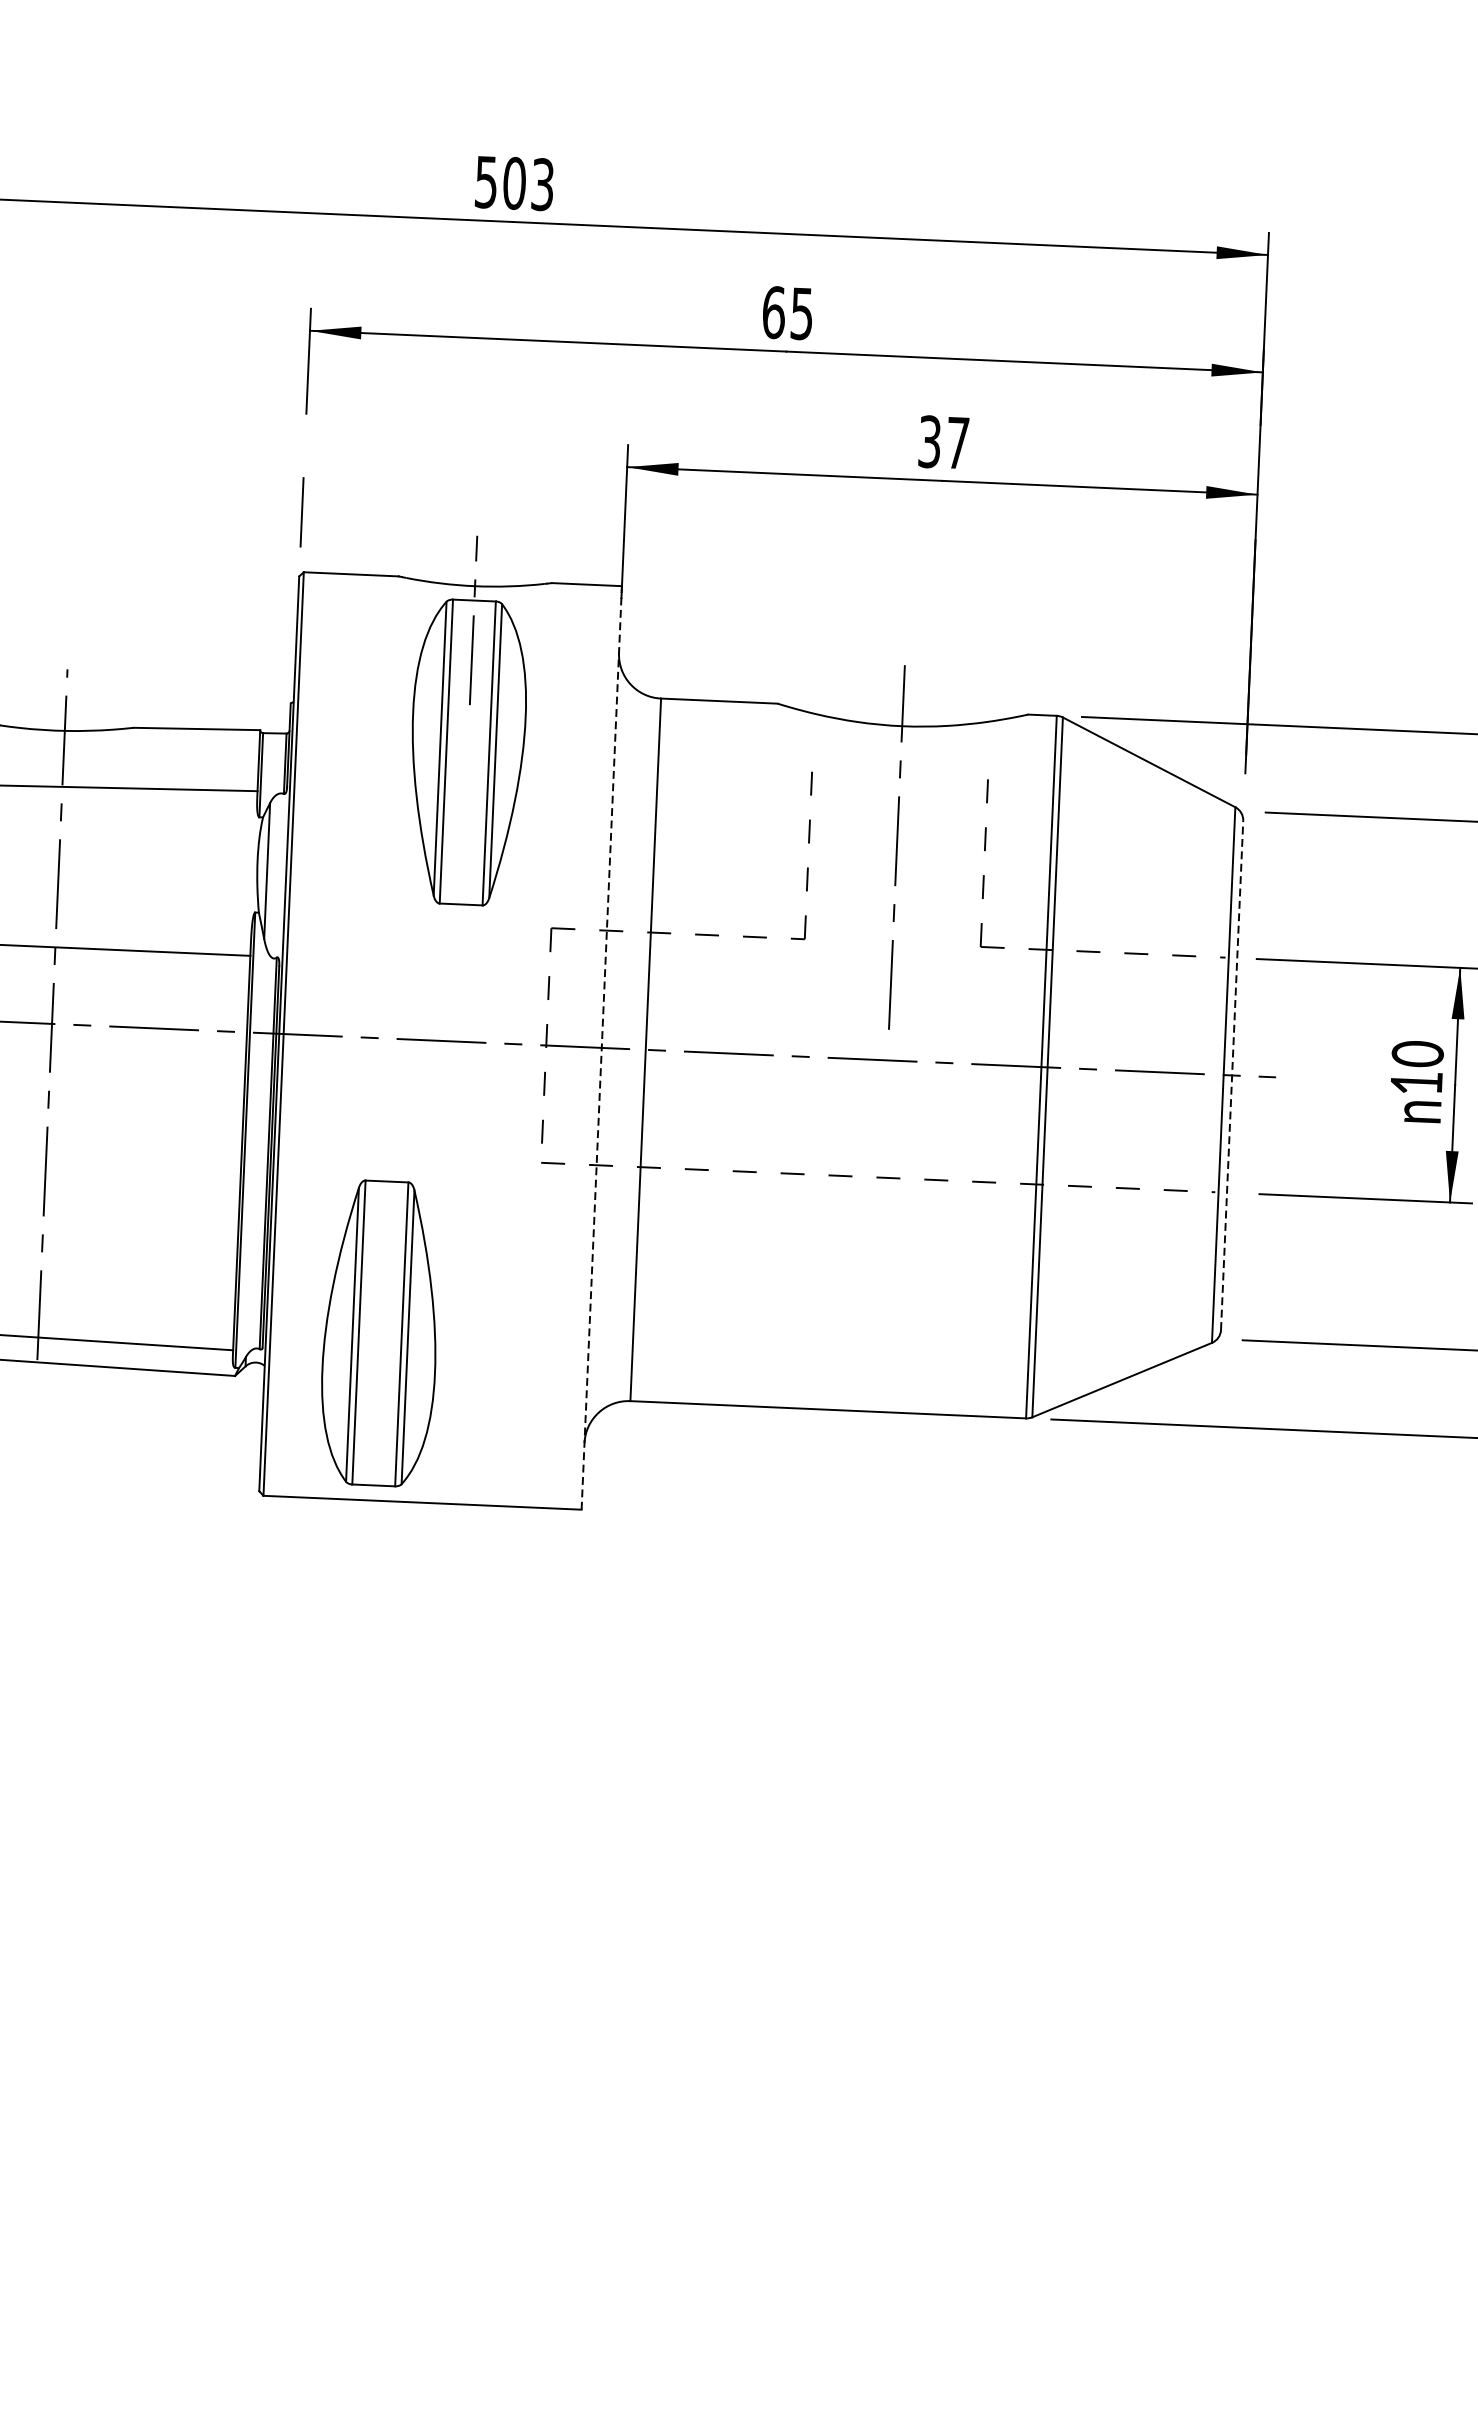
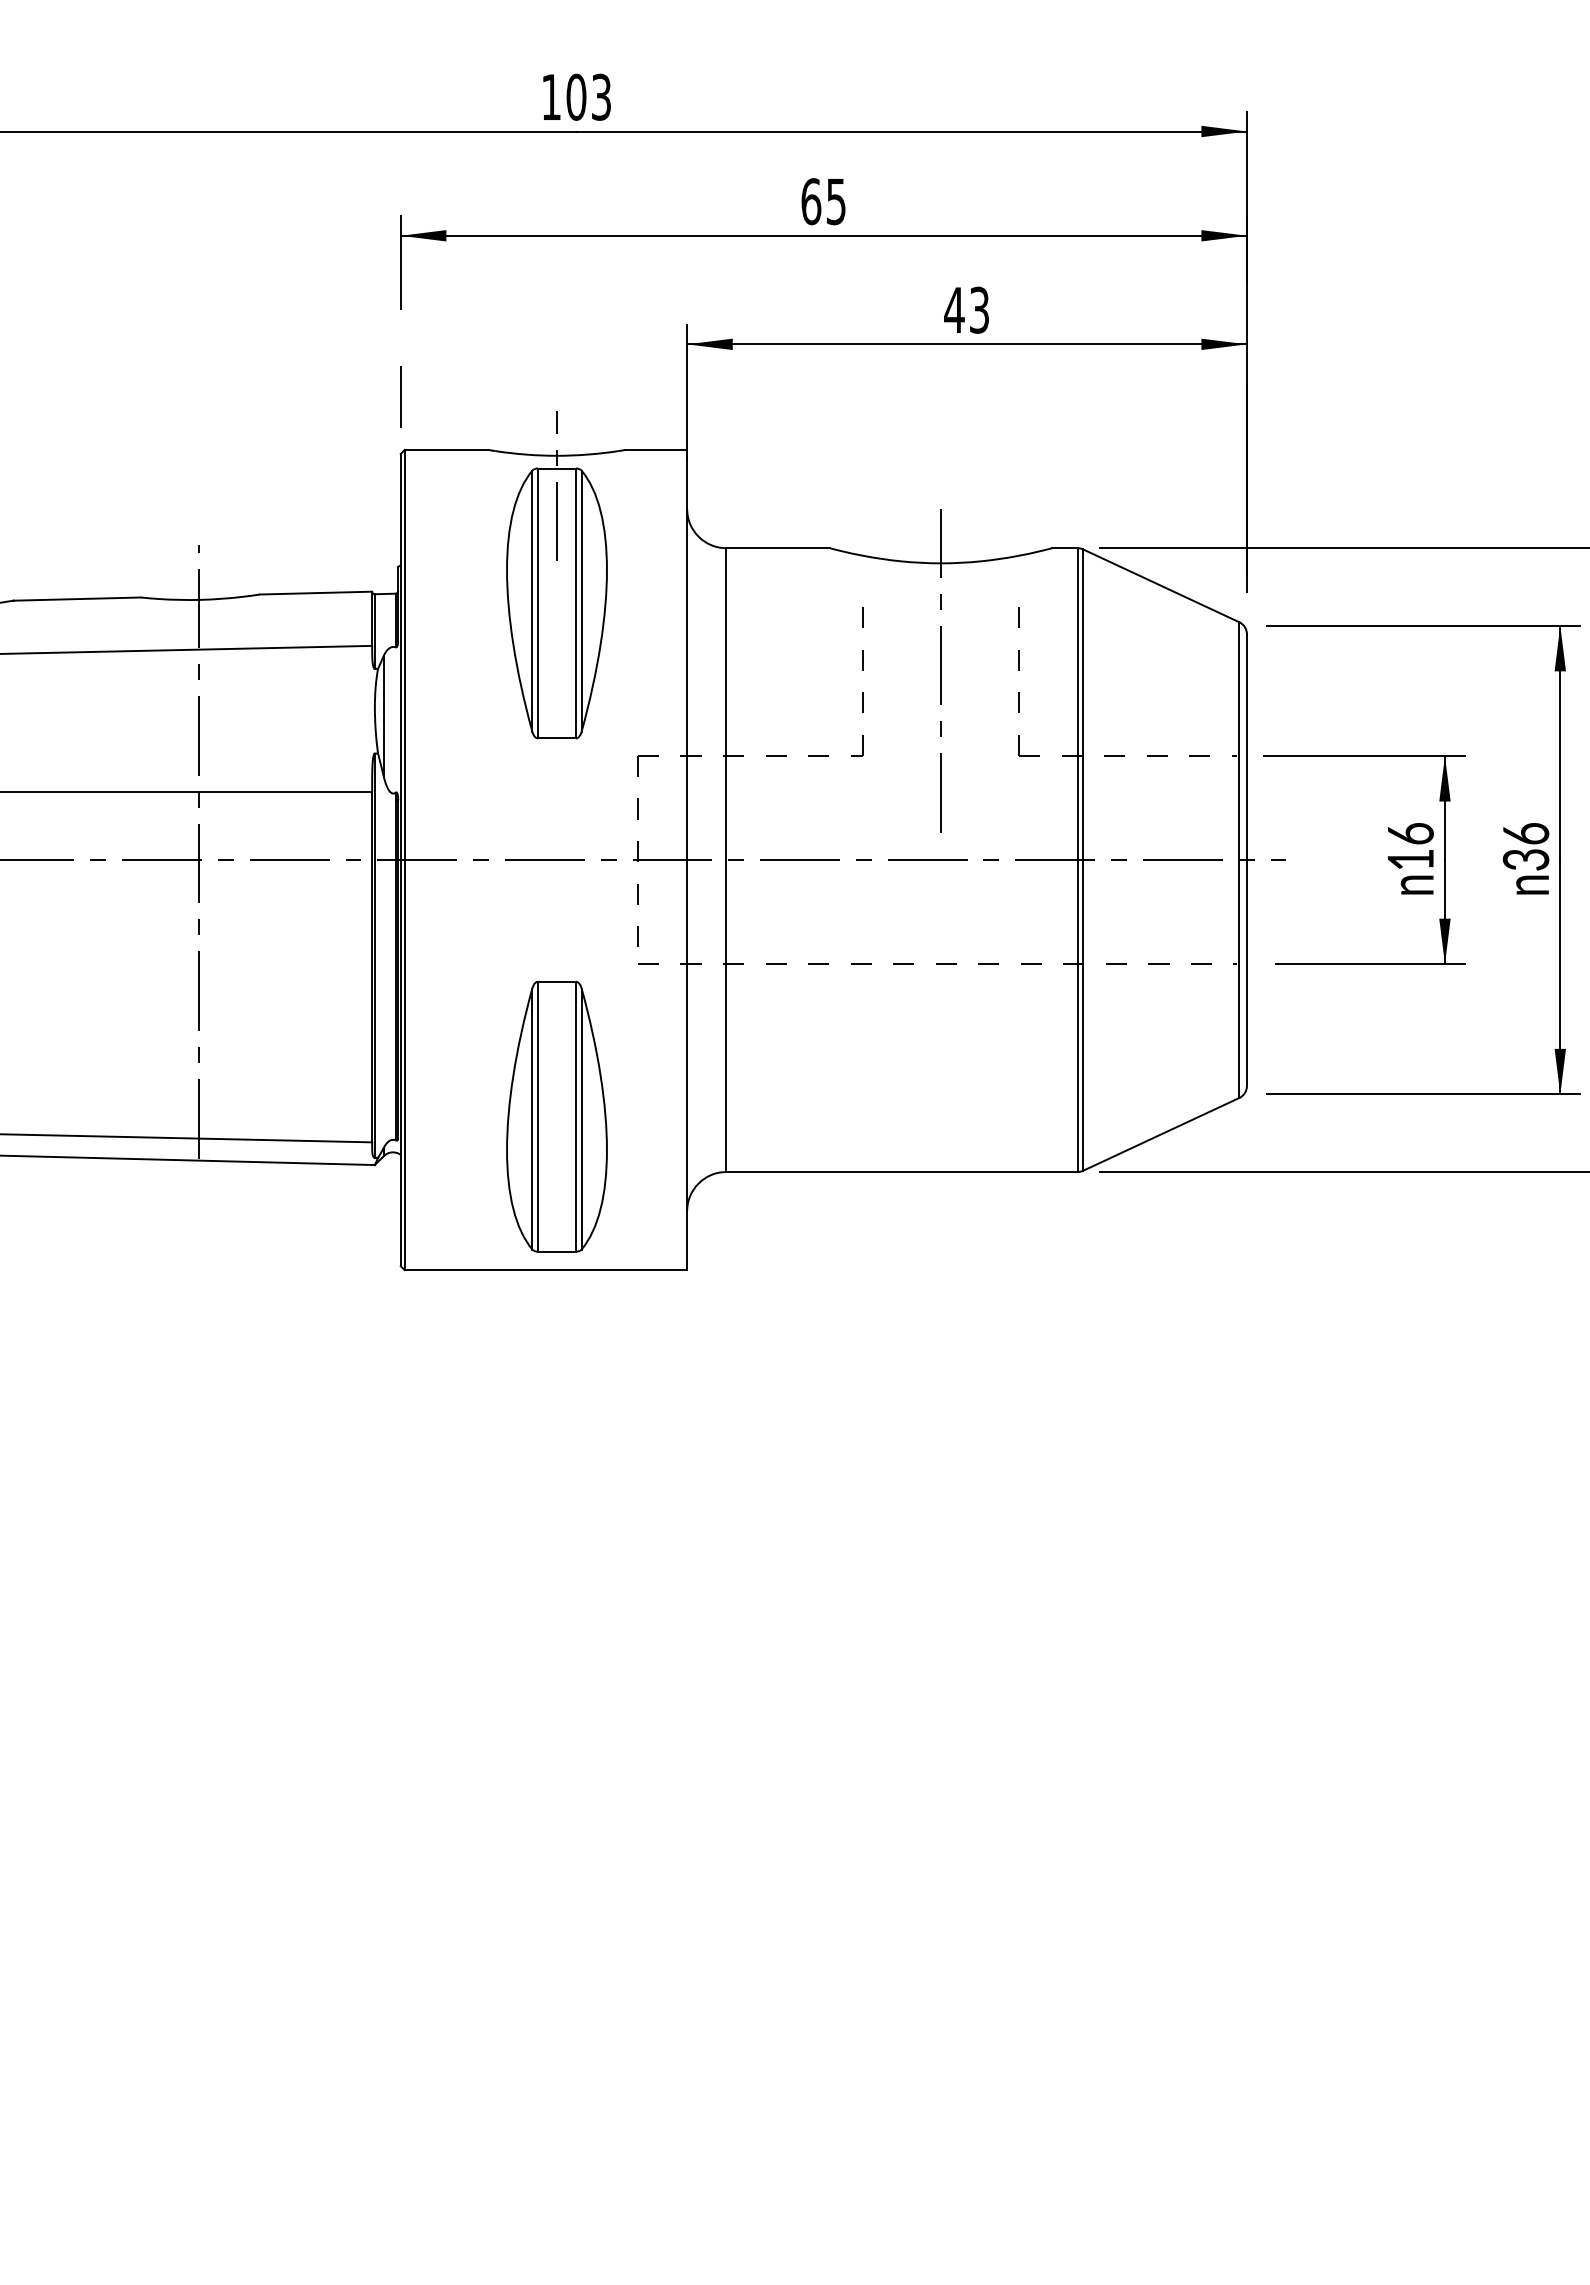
text: (486, 182) -> (551, 97), 503 -> 103
text: (943, 441) -> (966, 309), 37 -> 43
line: (602, 1047) -> (687, 859), dashed -> solid
text: (1417, 1053) -> (1410, 833), 10 -> 16
line: (1231, 1074) -> (1246, 859), dashed -> solid
part: (379, 1333) -> (556, 1116), moved

